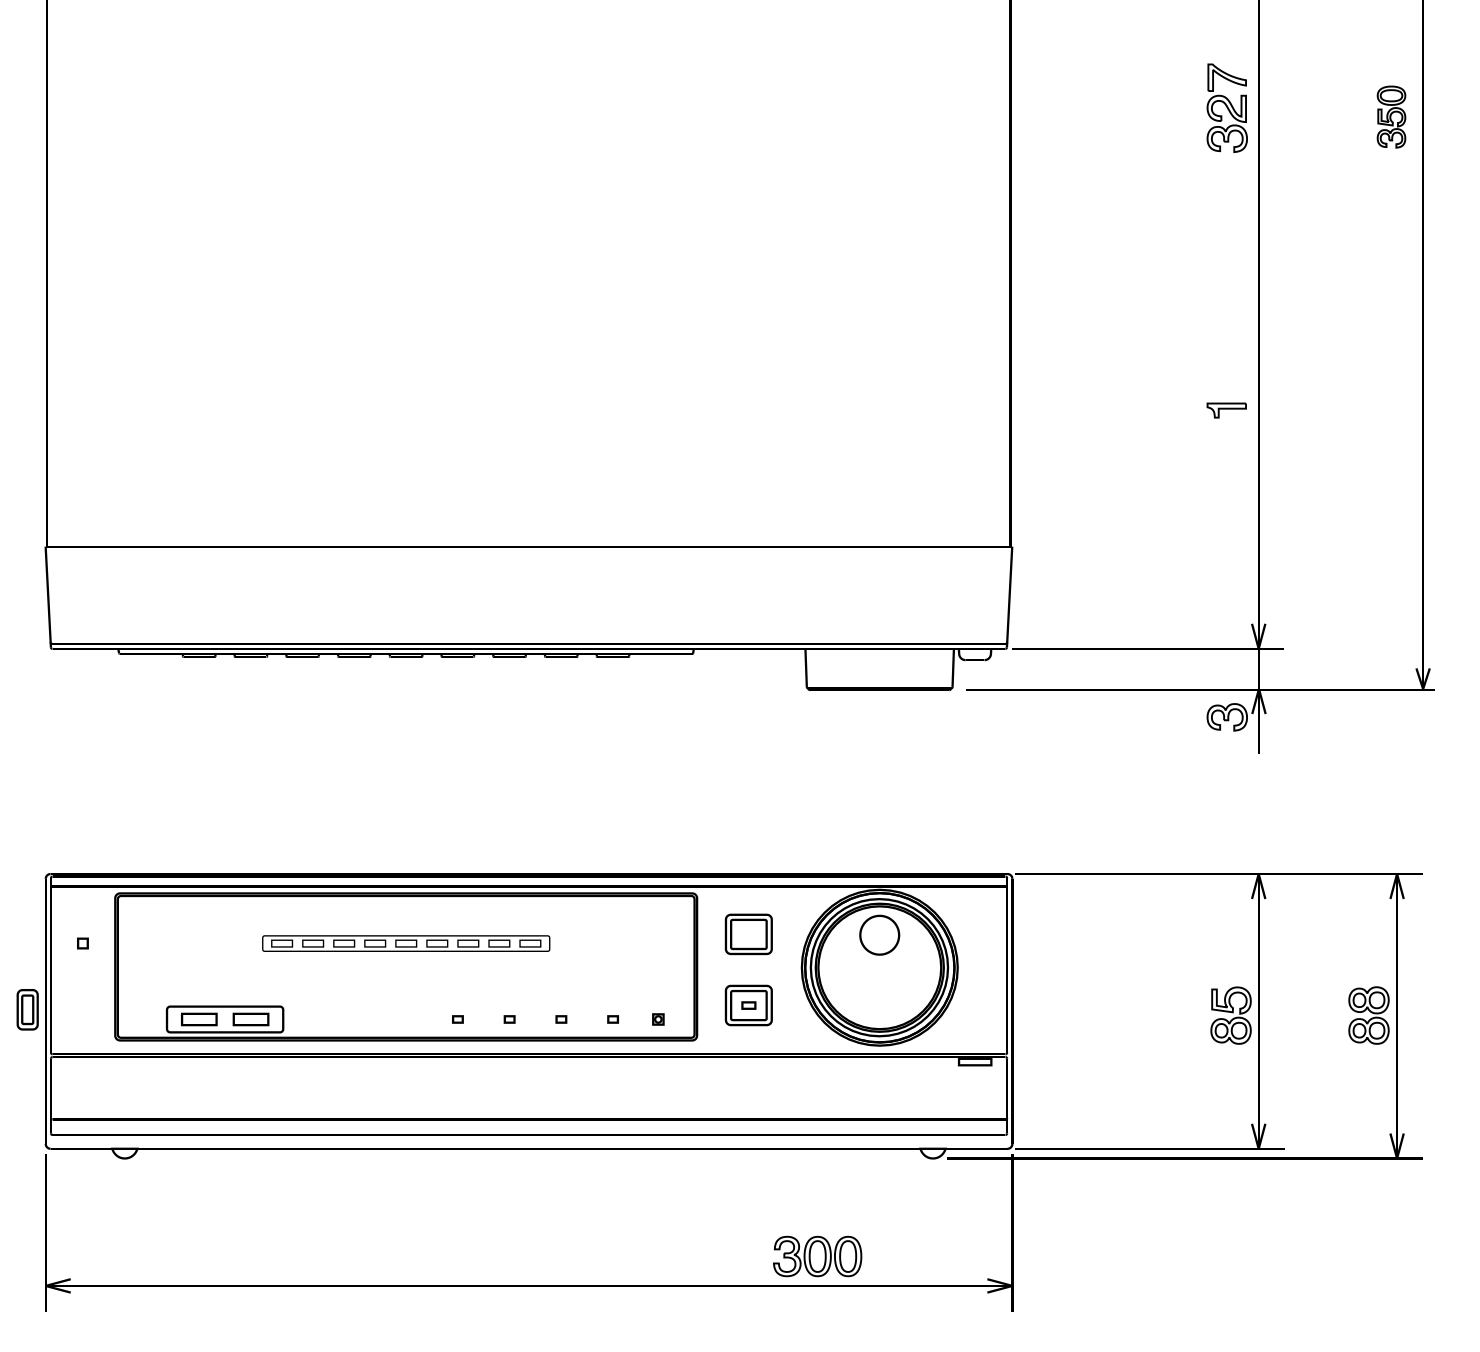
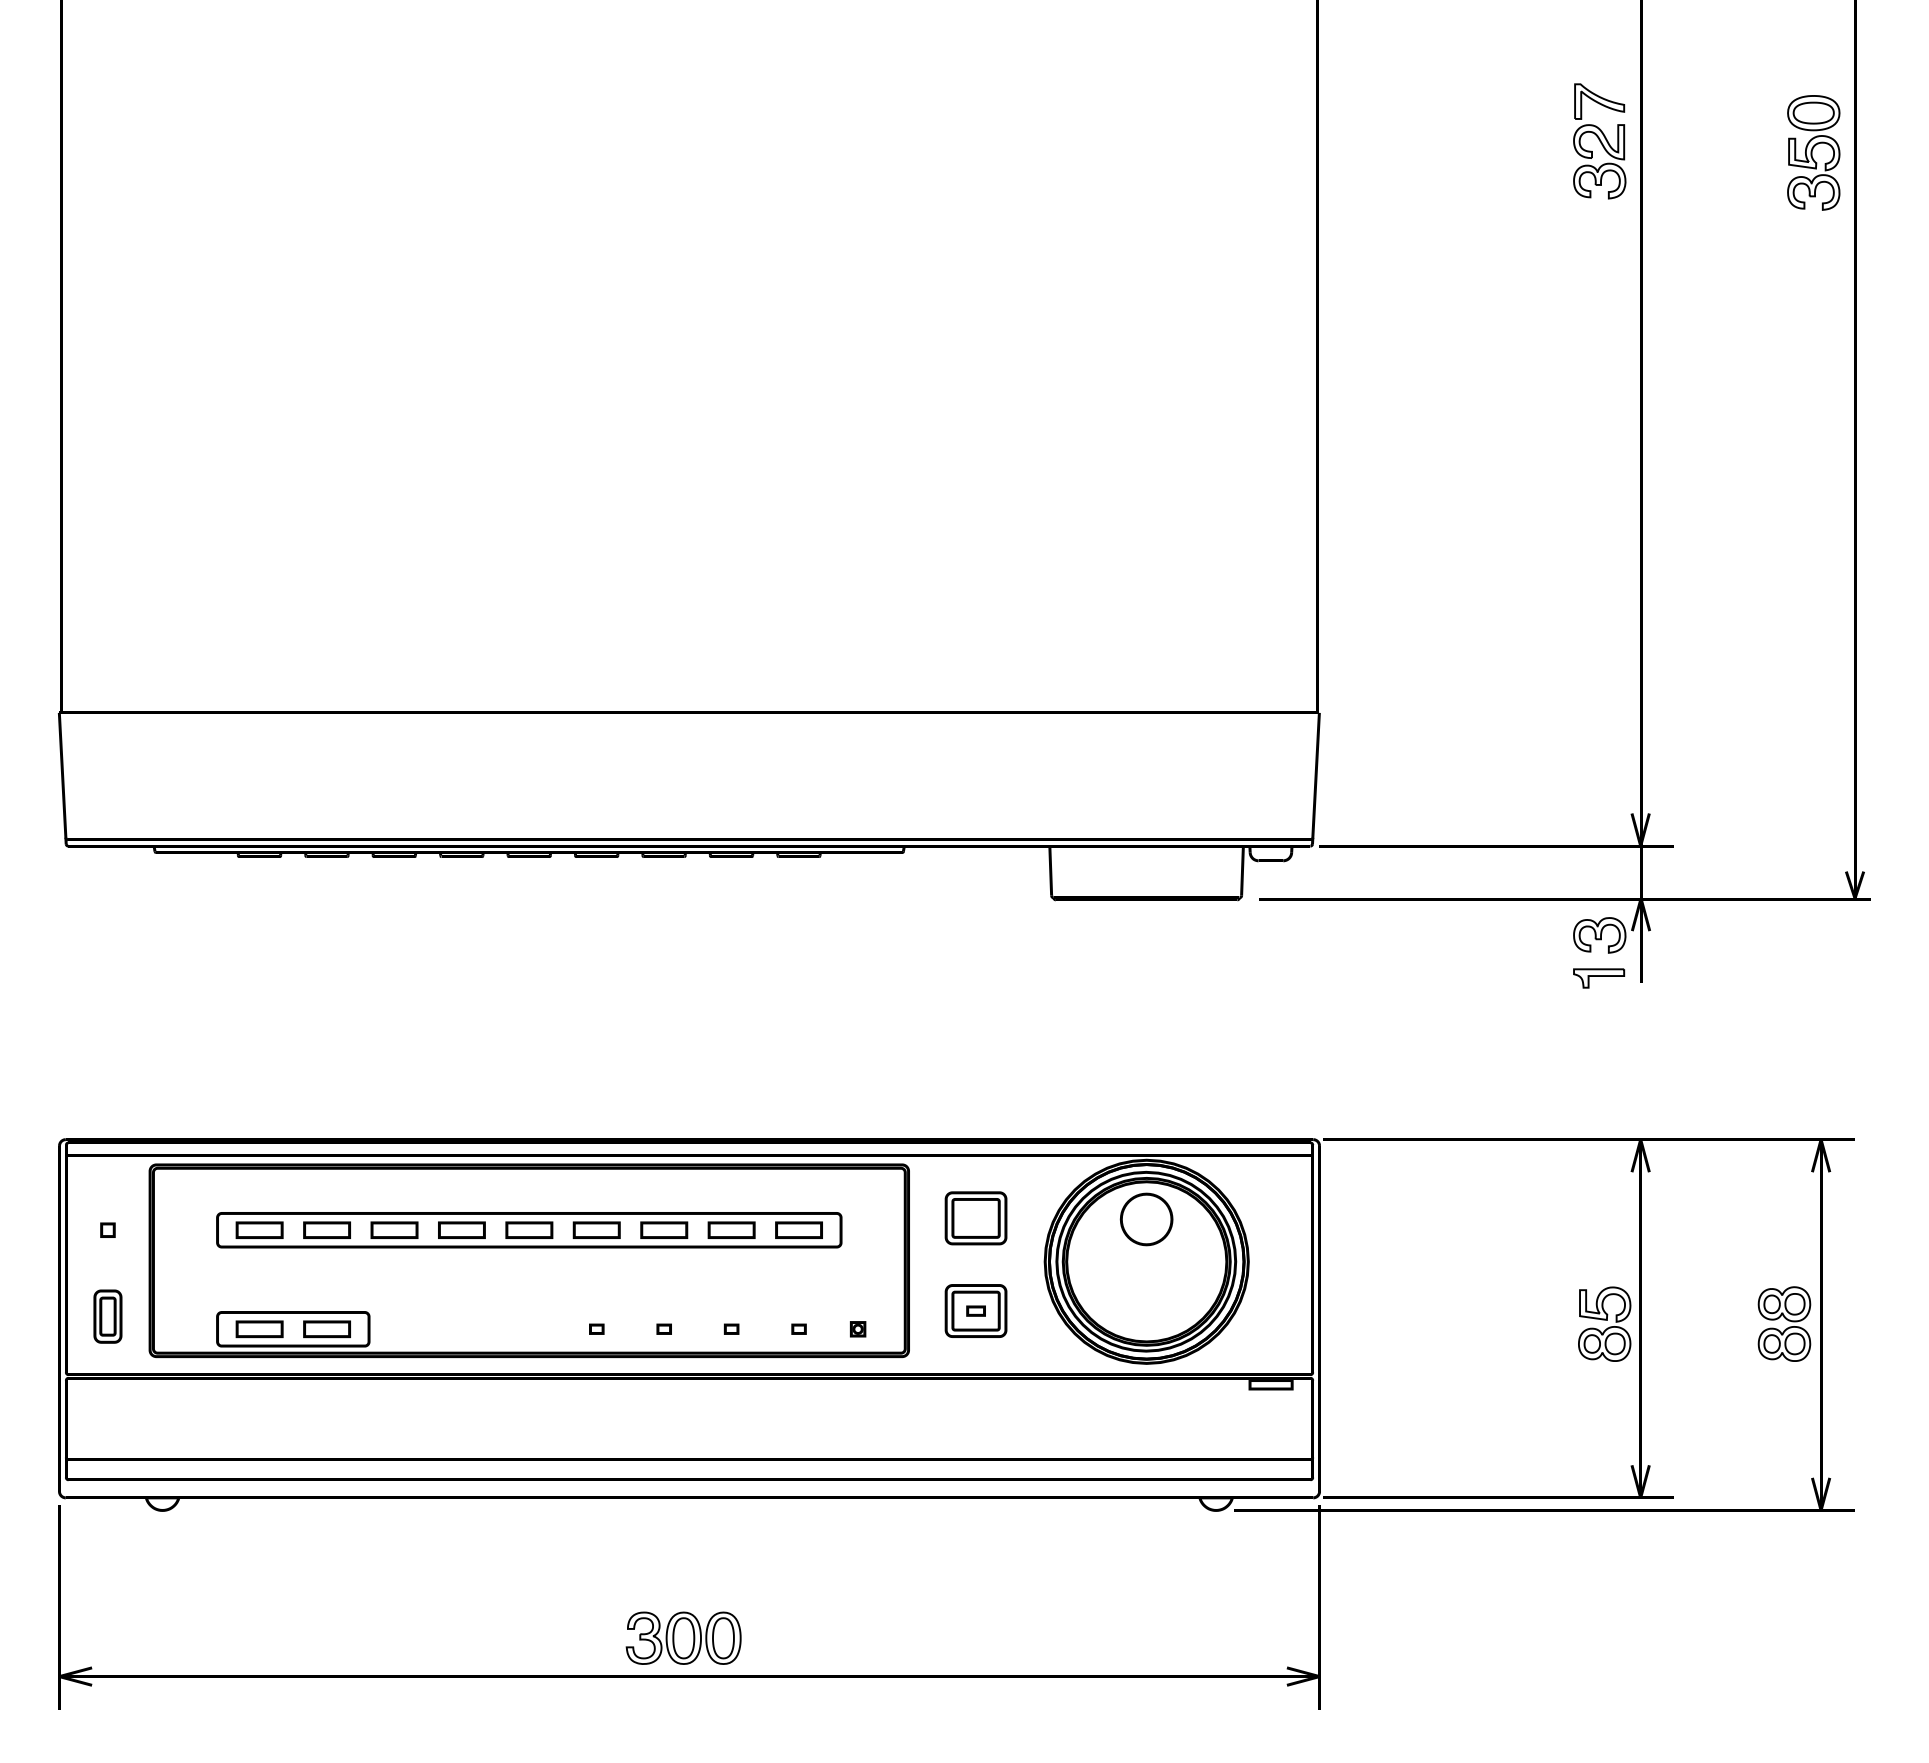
part: (1391, 116) -> (1813, 152), size x1.43
part: (1227, 410) -> (1599, 978), moved
part: (406, 943) -> (529, 1230), size x1.67
part: (27, 1009) -> (107, 1316), moved
part: (817, 1255) -> (683, 1637), moved

